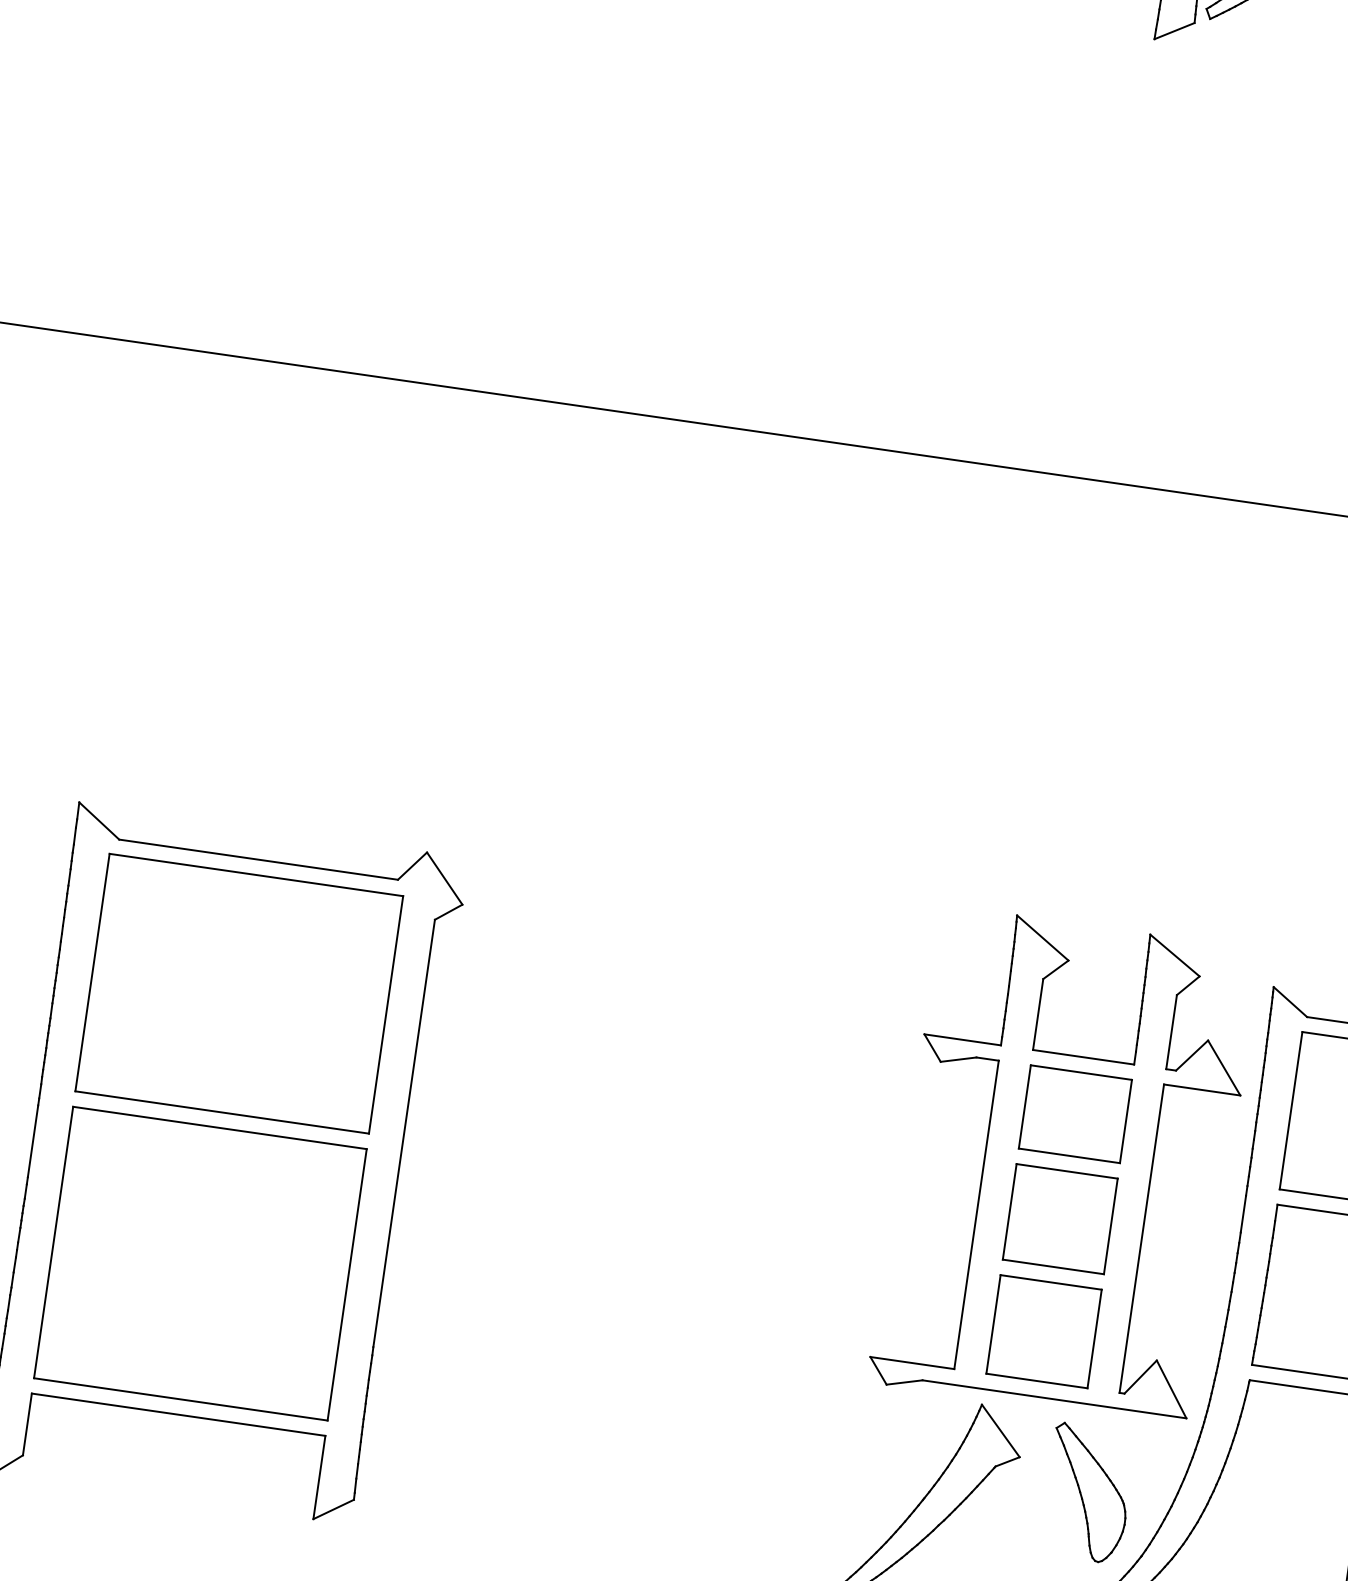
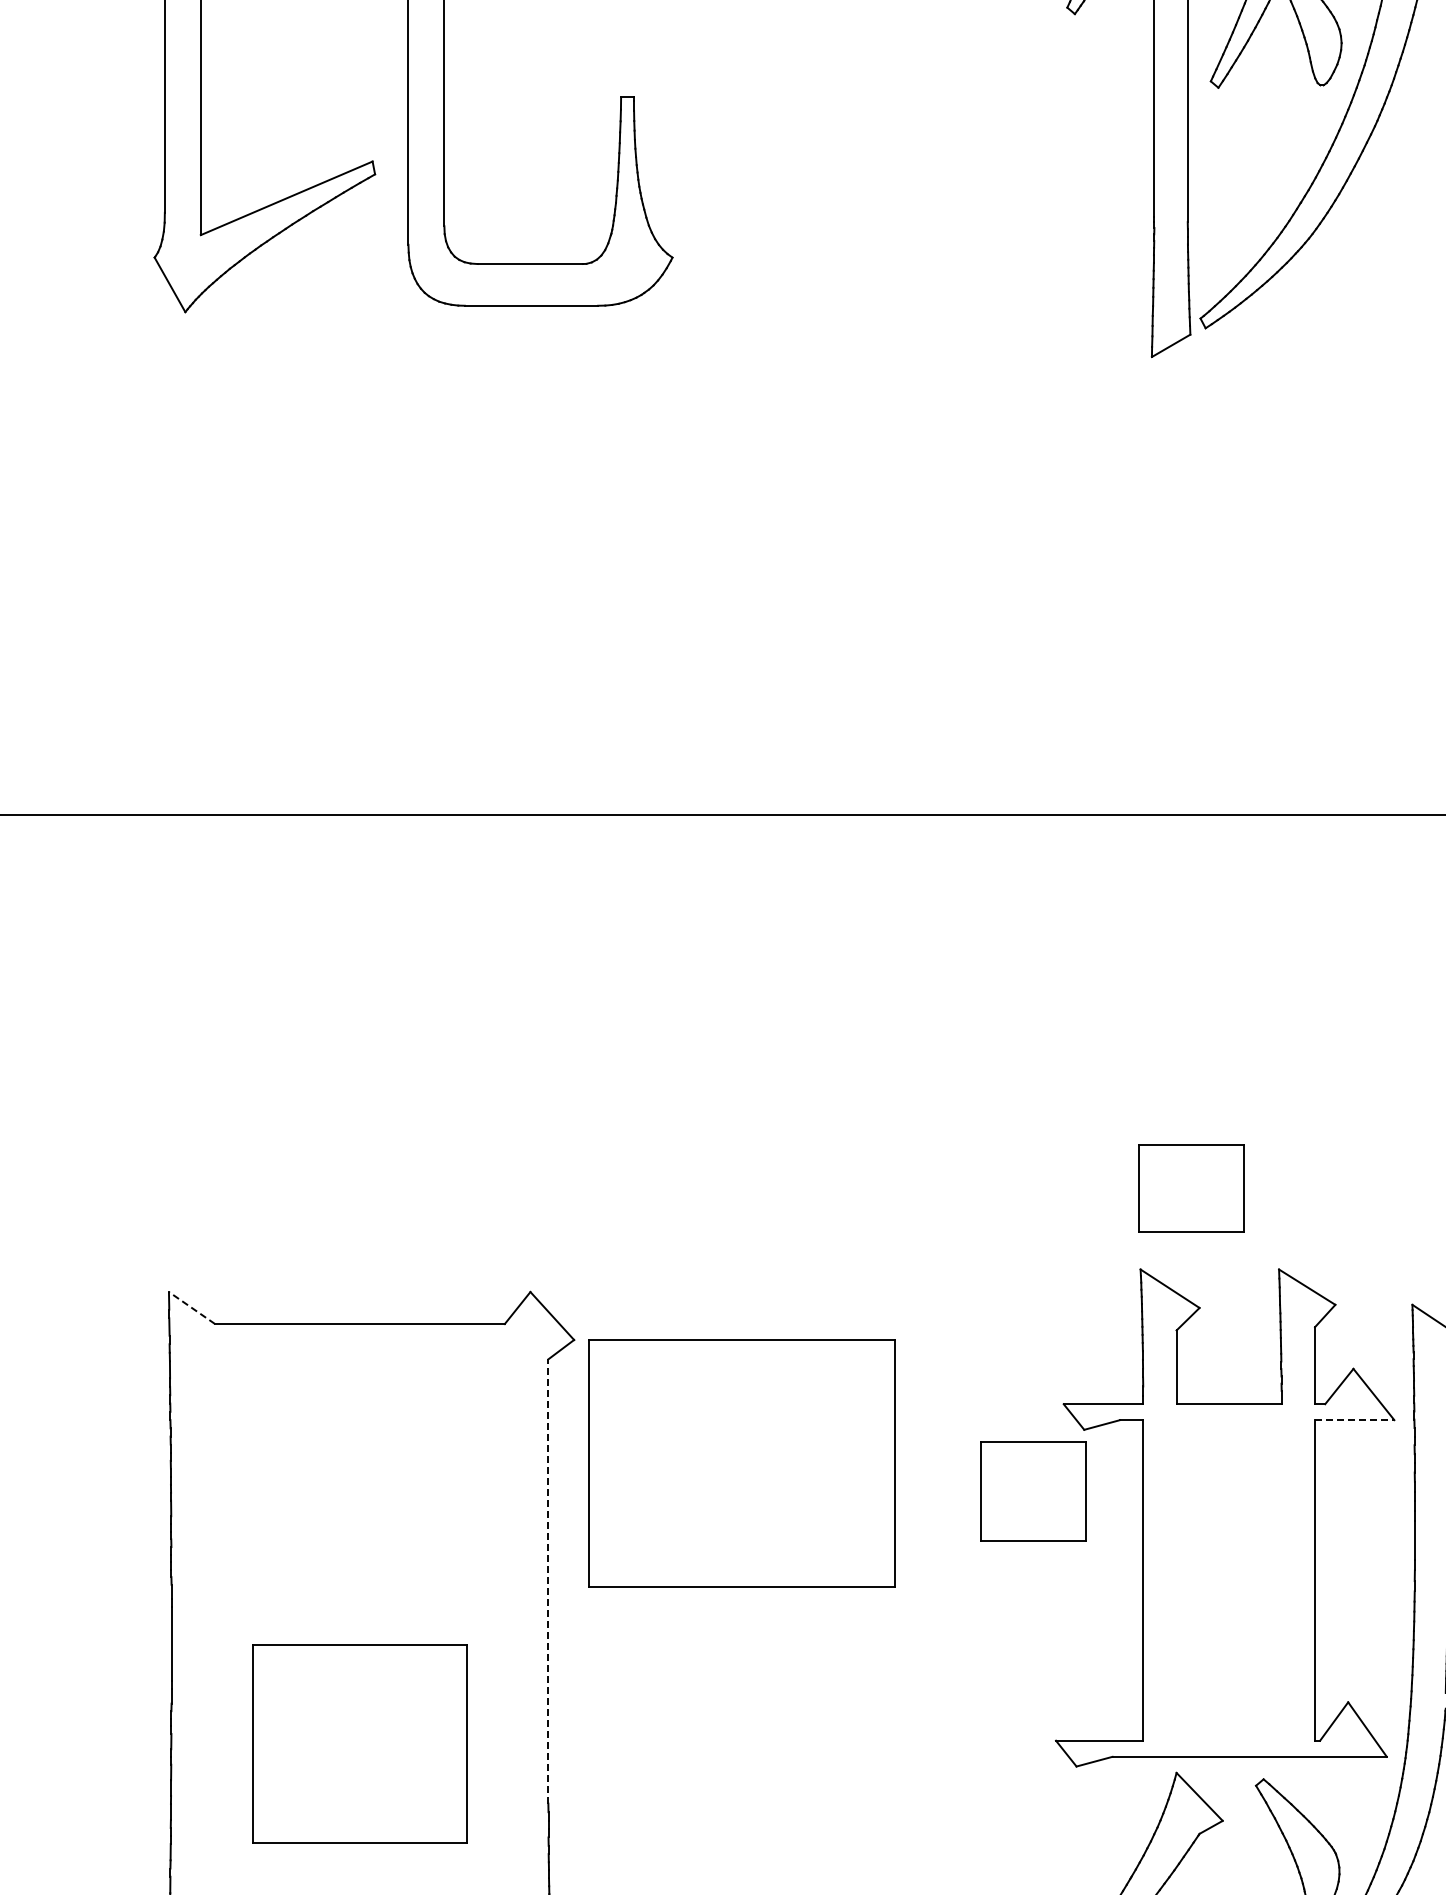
line: (98, 820) -> (191, 1307), solid -> dashed
part: (238, 993) -> (741, 1463), moved
line: (1201, 1090) -> (1354, 1420), solid -> dashed
part: (1075, 1114) -> (1191, 1188), moved
line: (404, 1133) -> (548, 1581), solid -> dashed
part: (1060, 1219) -> (1033, 1491), moved
part: (200, 1263) -> (359, 1743), size x0.7
part: (1044, 1331) -> (1229, 1689), removed

